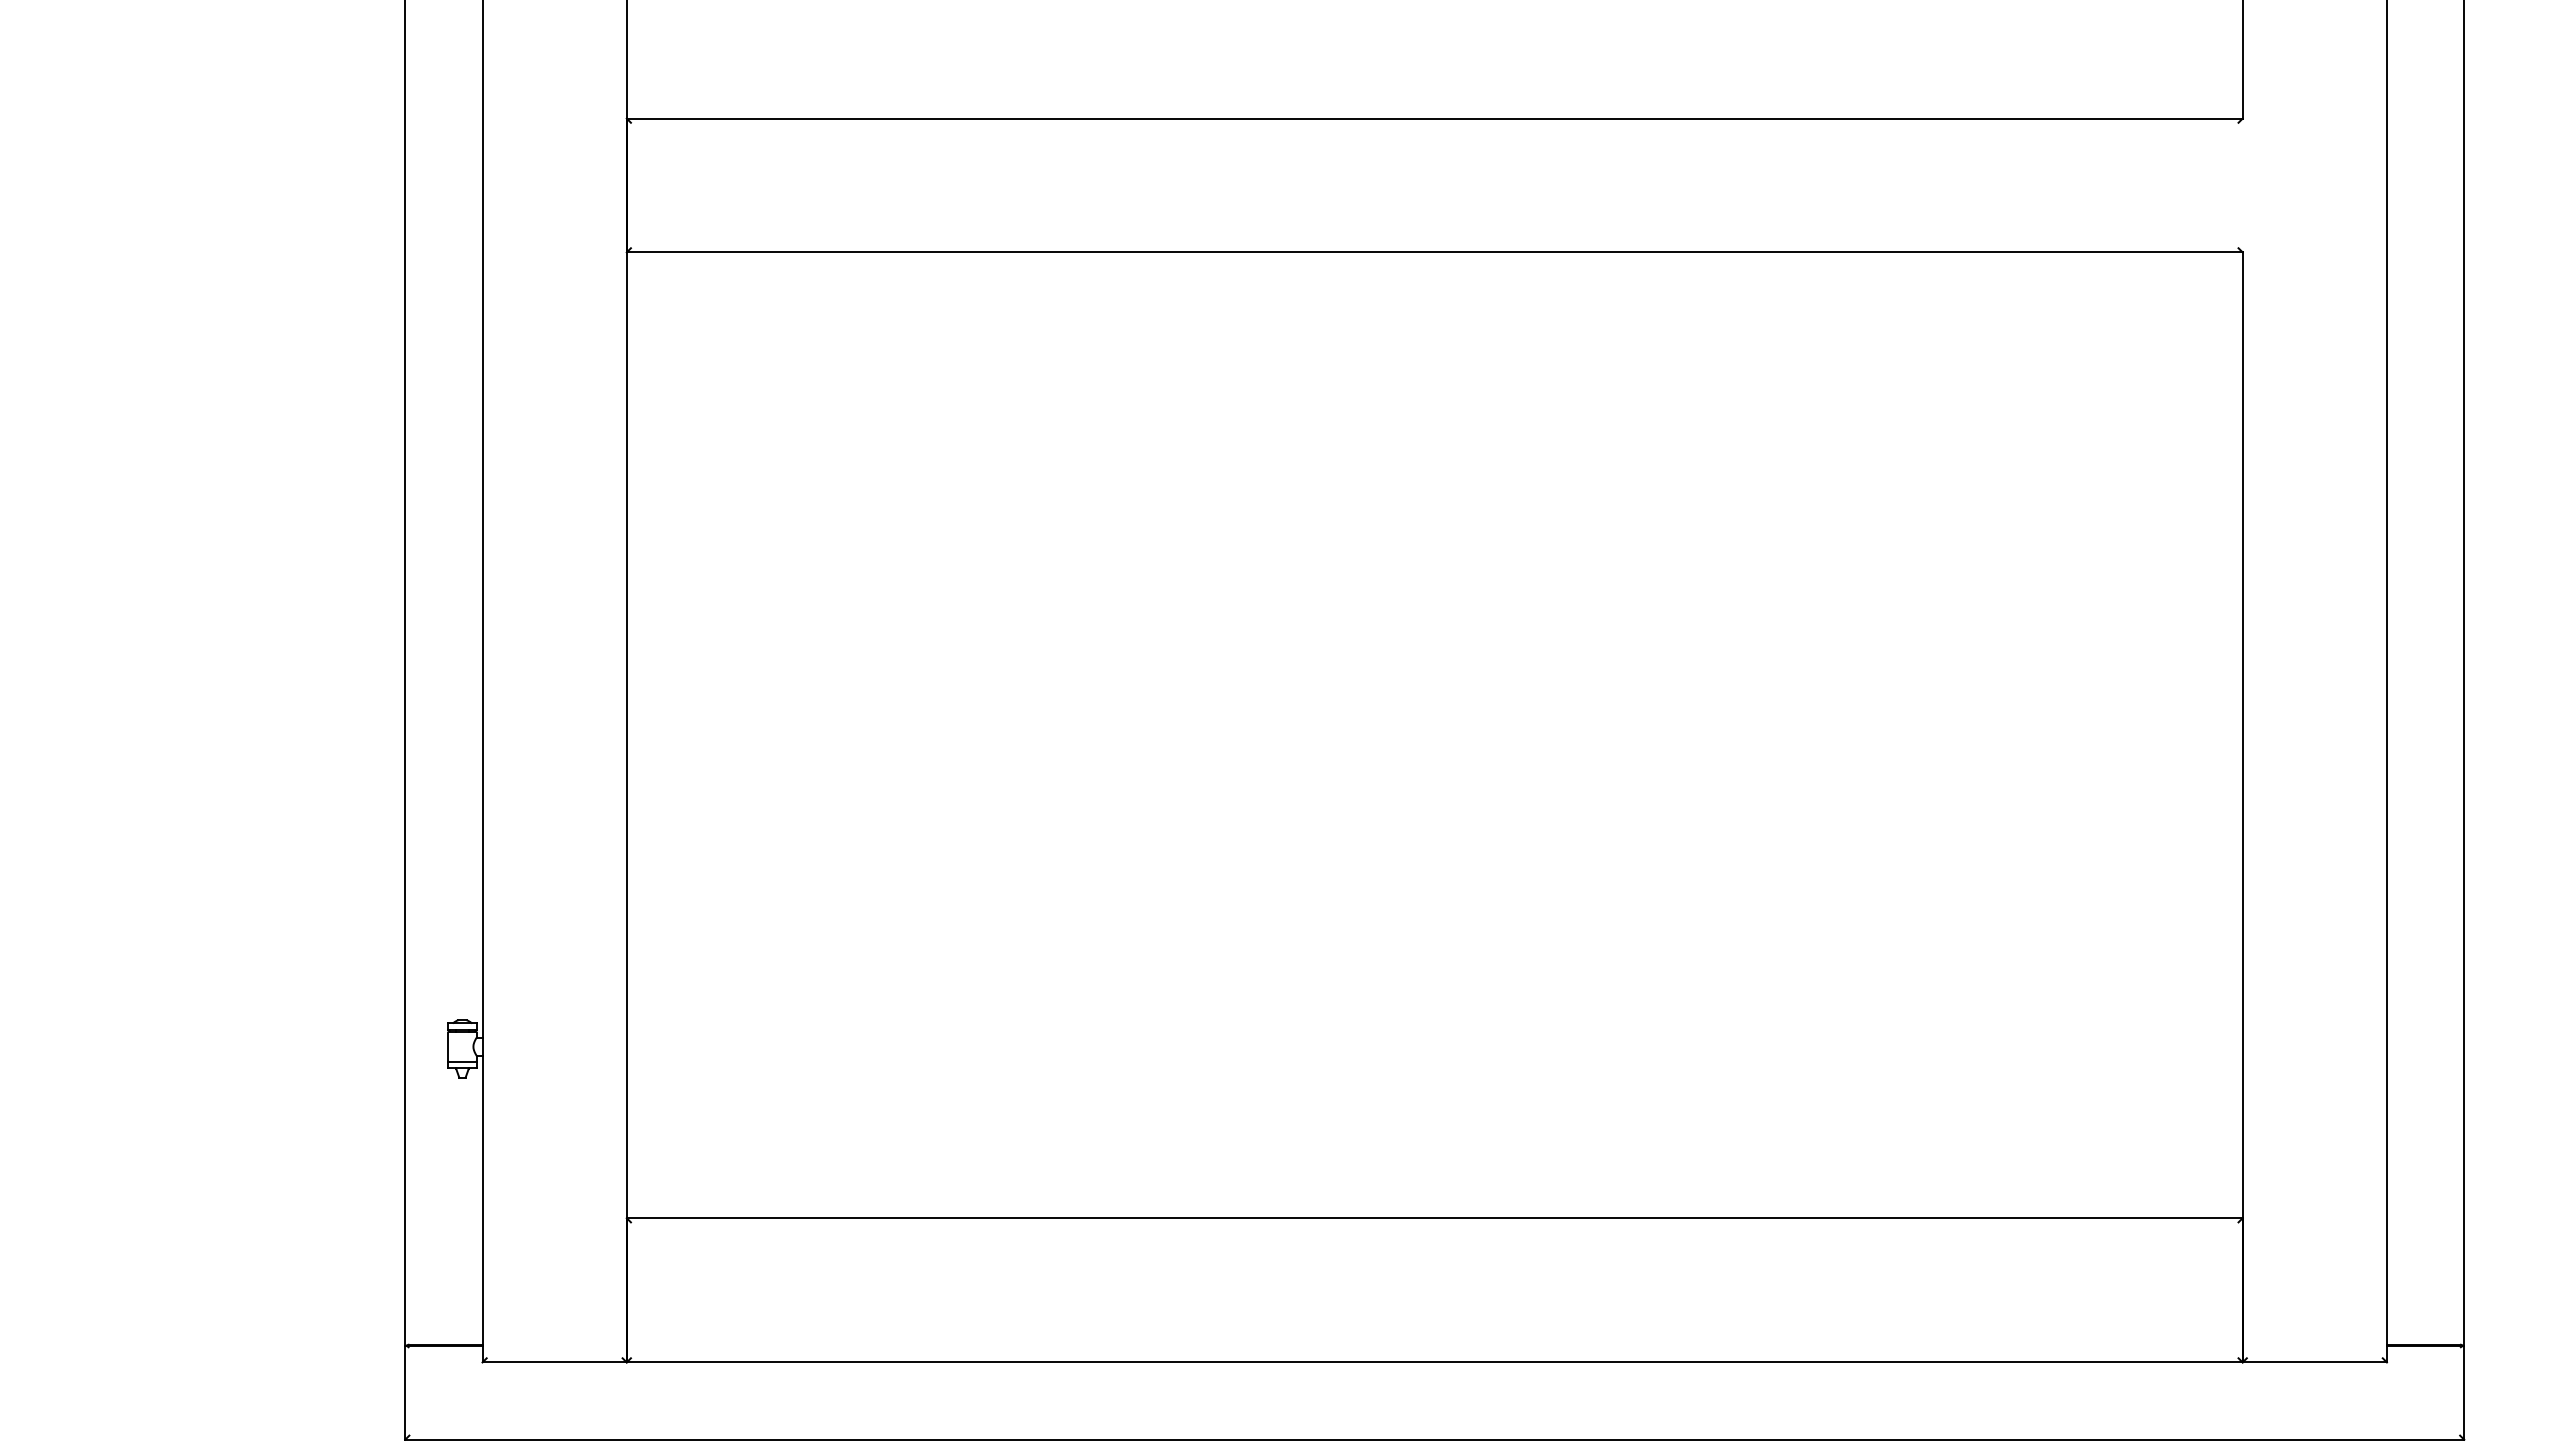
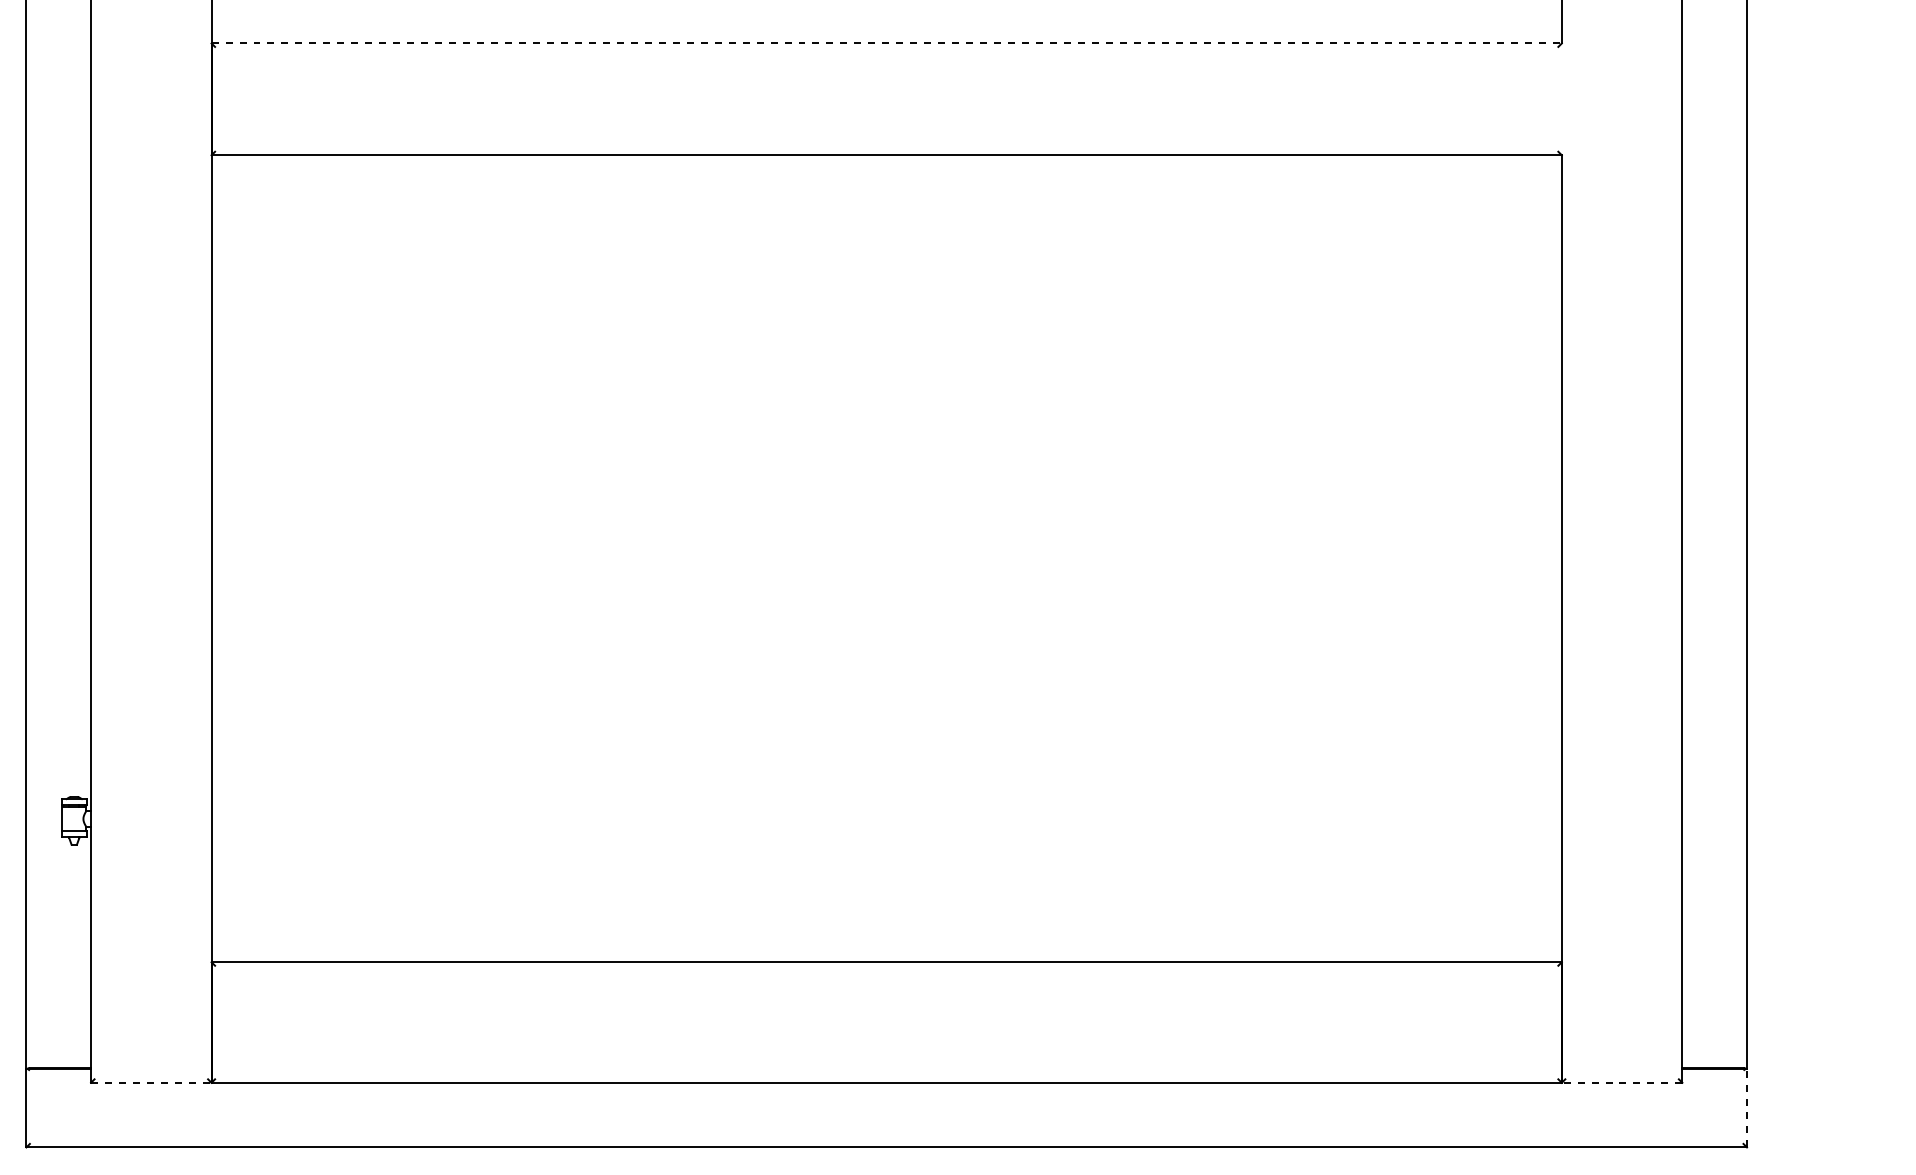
line: (1434, 118) -> (886, 43), solid -> dashed
line: (555, 1362) -> (152, 1082), solid -> dashed
line: (2314, 1362) -> (1621, 1082), solid -> dashed
line: (2464, 1392) -> (1747, 1107), solid -> dashed

